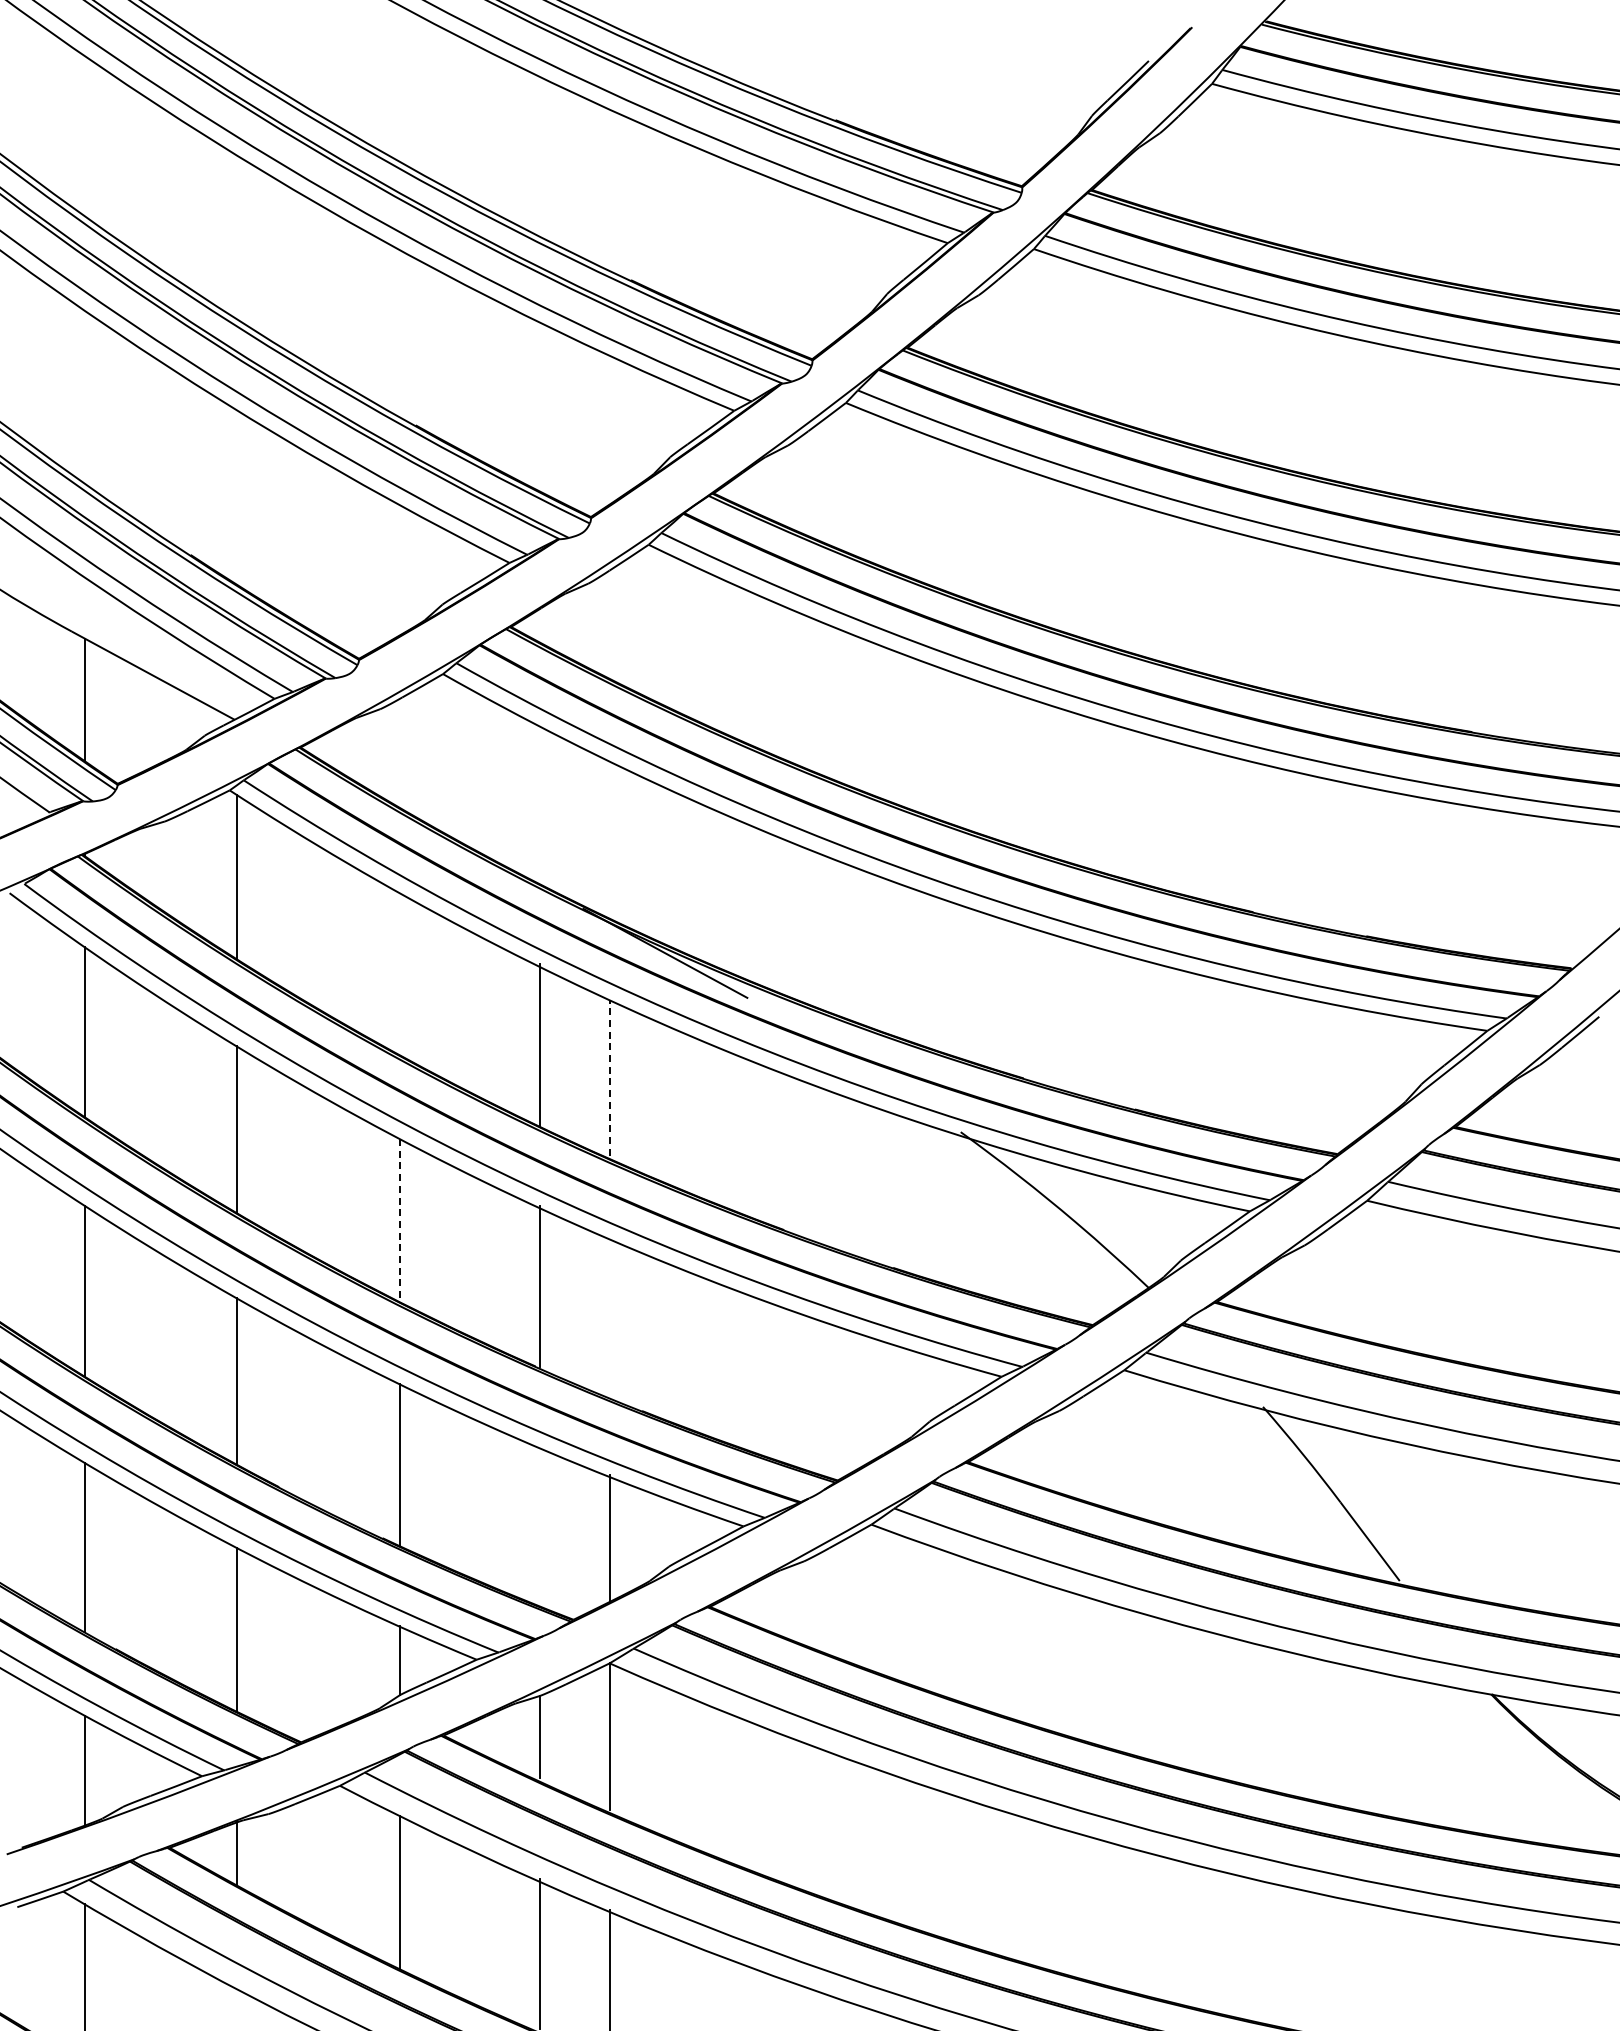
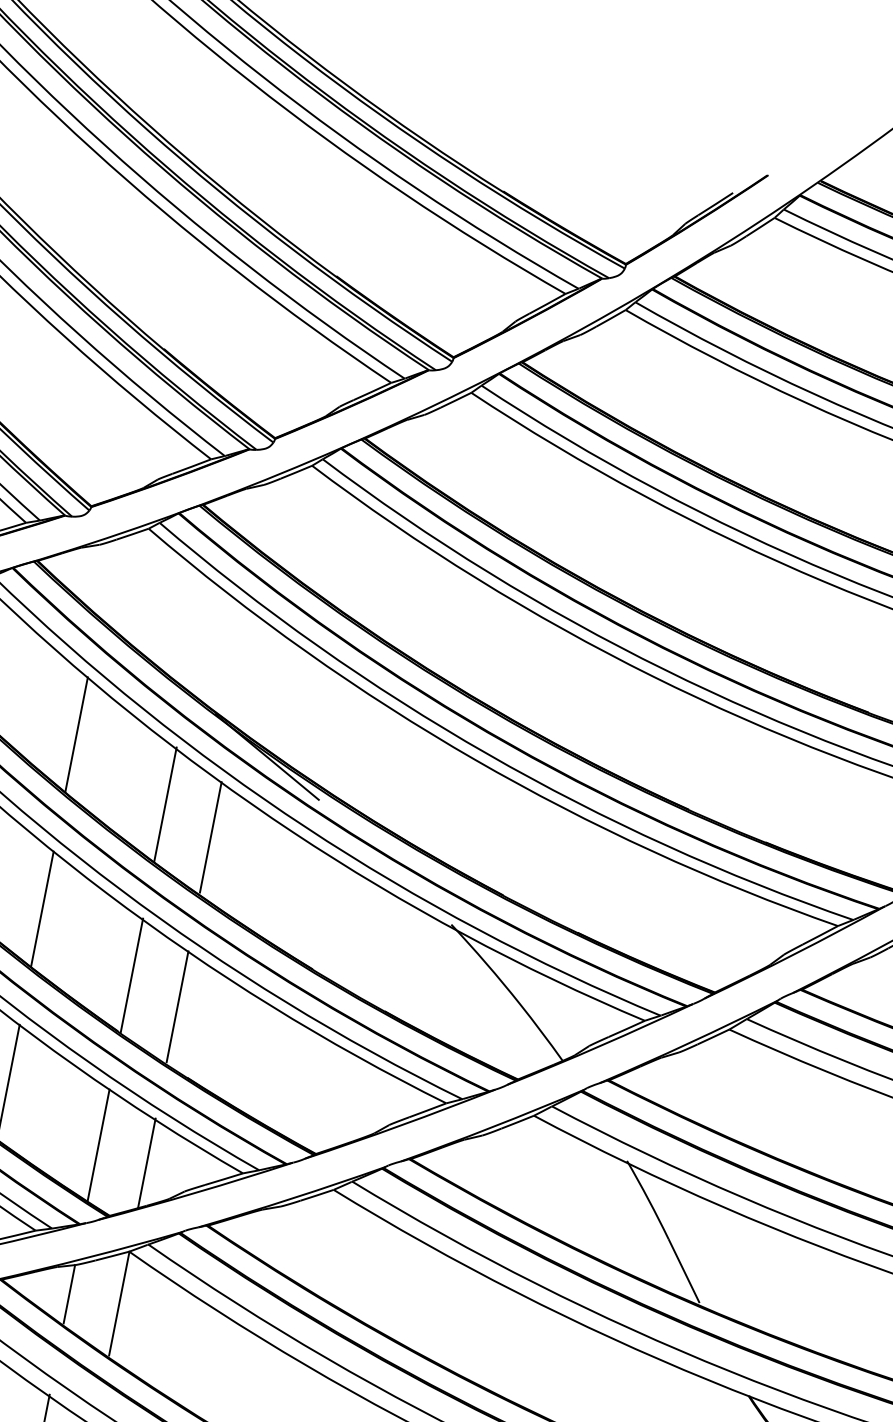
line: (399, 973) -> (76, 734), added
line: (609, 1077) -> (210, 837), dashed -> solid
line: (399, 1220) -> (42, 909), dashed -> solid
line: (609, 1316) -> (177, 1006), added
line: (539, 1526) -> (98, 1145), added

